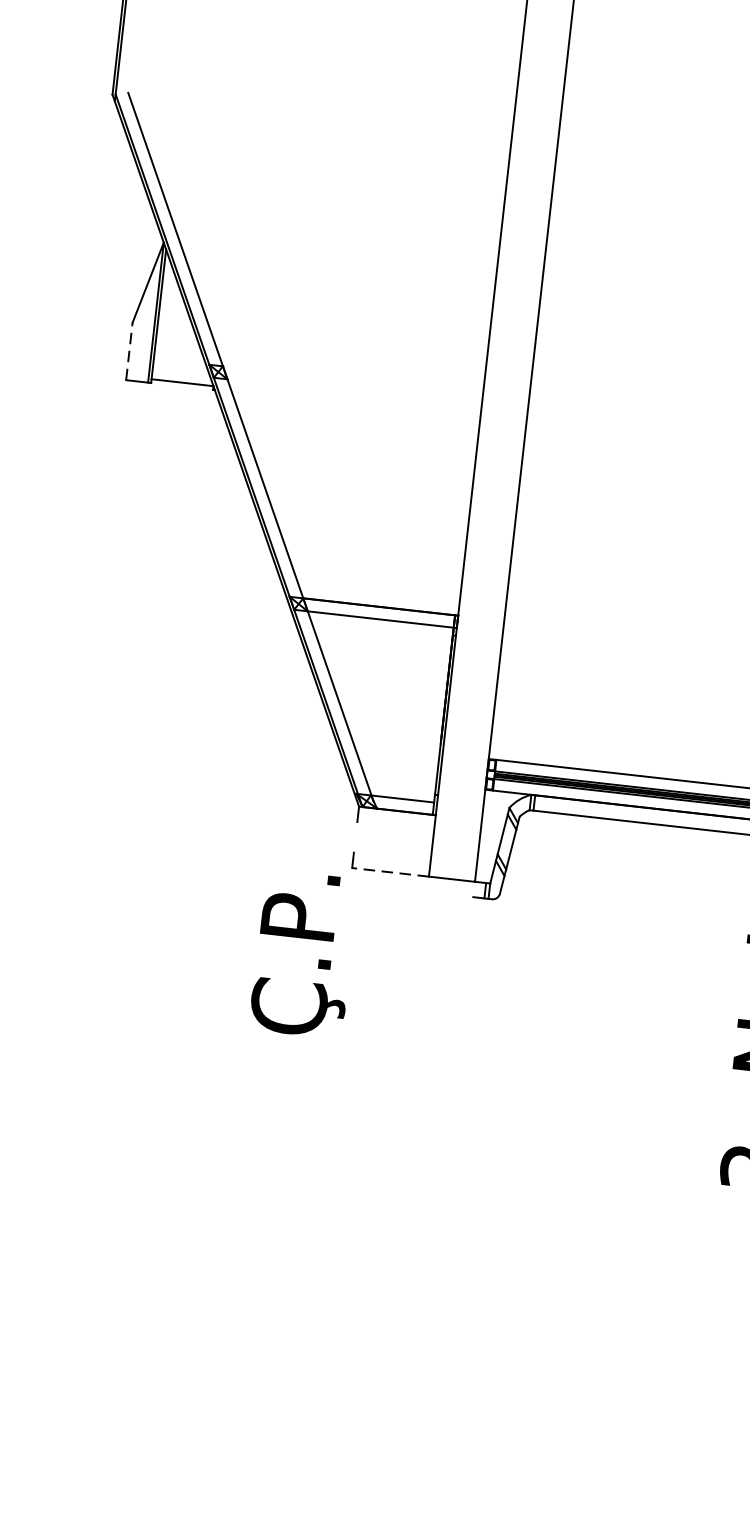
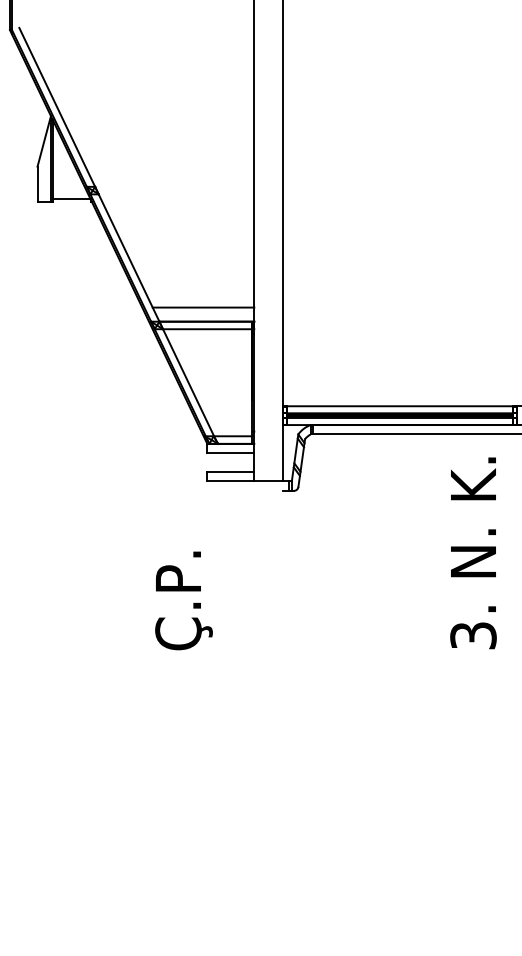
line: (129, 351) -> (37, 184), dashed -> solid
line: (377, 583) -> (203, 307), added
line: (395, 826) -> (230, 453), added
line: (391, 857) -> (230, 472), added
line: (390, 872) -> (230, 481), dashed -> solid
text: (303, 953) -> (183, 600), moved

